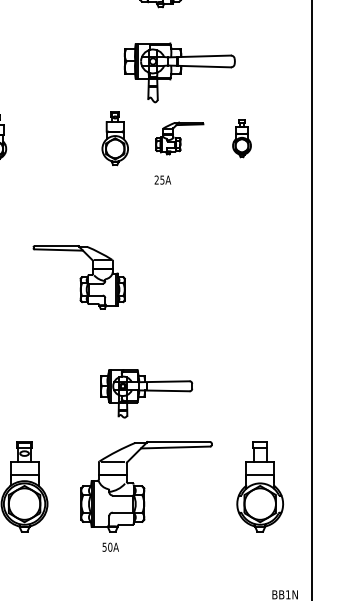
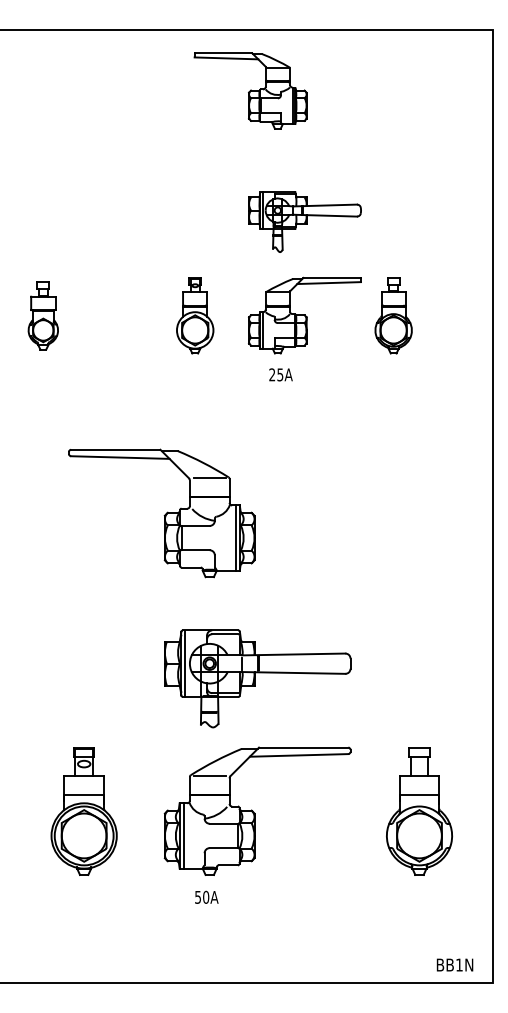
part: (179, 72) -> (304, 221), size x0.71
part: (115, 138) -> (195, 315), moved
part: (179, 138) -> (304, 315), size x1.67
part: (241, 138) -> (393, 315), size x1.43
part: (78, 277) -> (161, 513), size x1.43
part: (146, 393) -> (257, 678), size x1.43

